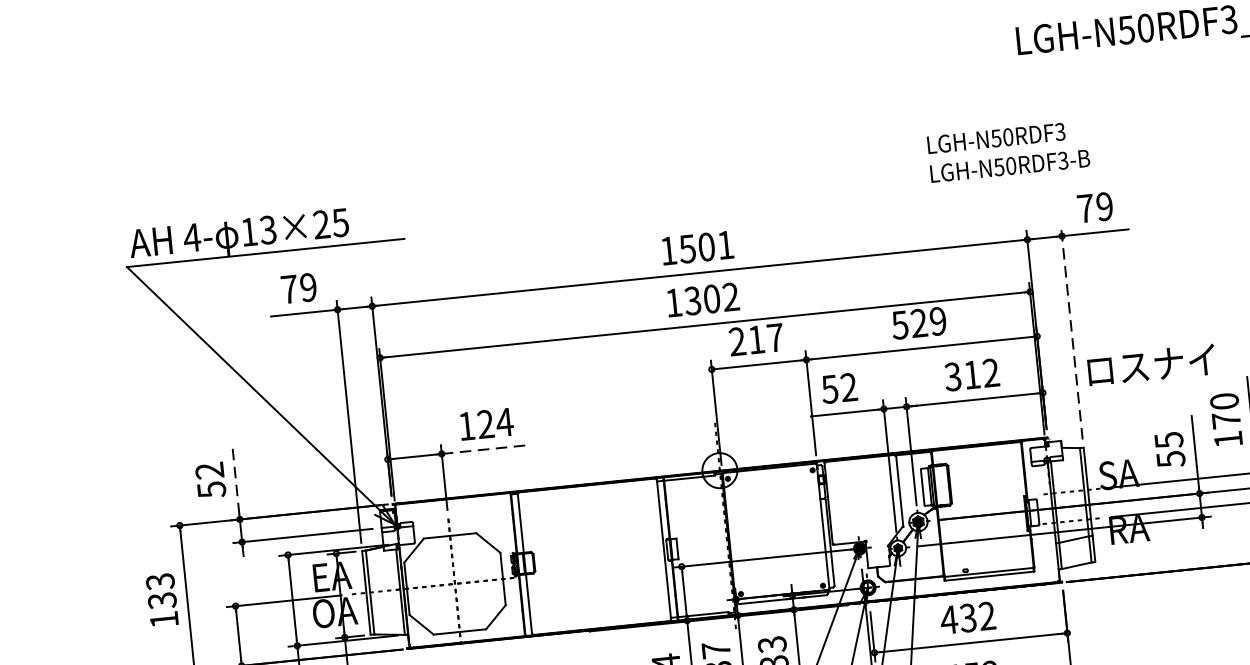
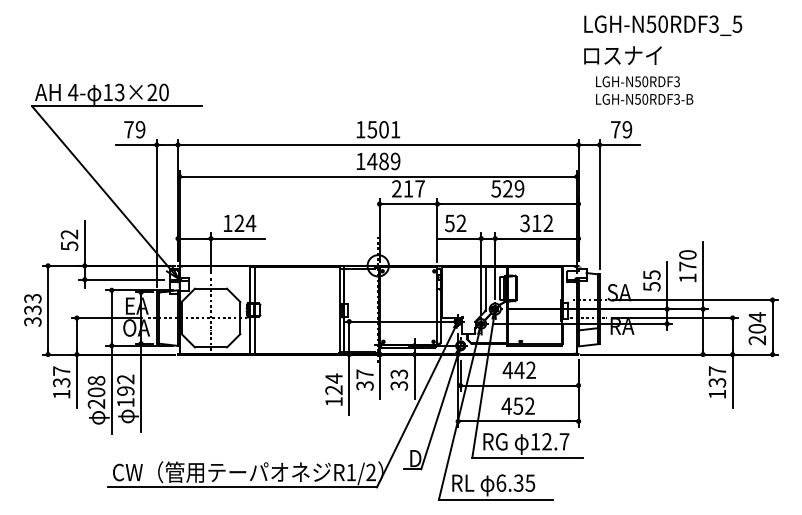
text: (1008, 151) -> (644, 90), moved
text: (339, 222) -> (163, 92), 13×25 -> 13×20
text: (711, 299) -> (383, 161), 1302 -> 1489
line: (1071, 333) -> (599, 204), dashed -> solid
text: (1150, 365) -> (622, 55), moved
line: (485, 449) -> (237, 238), dashed -> solid
line: (235, 479) -> (84, 241), dashed -> solid
text: (968, 618) -> (519, 370), 432 -> 442
text: (163, 619) -> (32, 321), 133 -> 333

